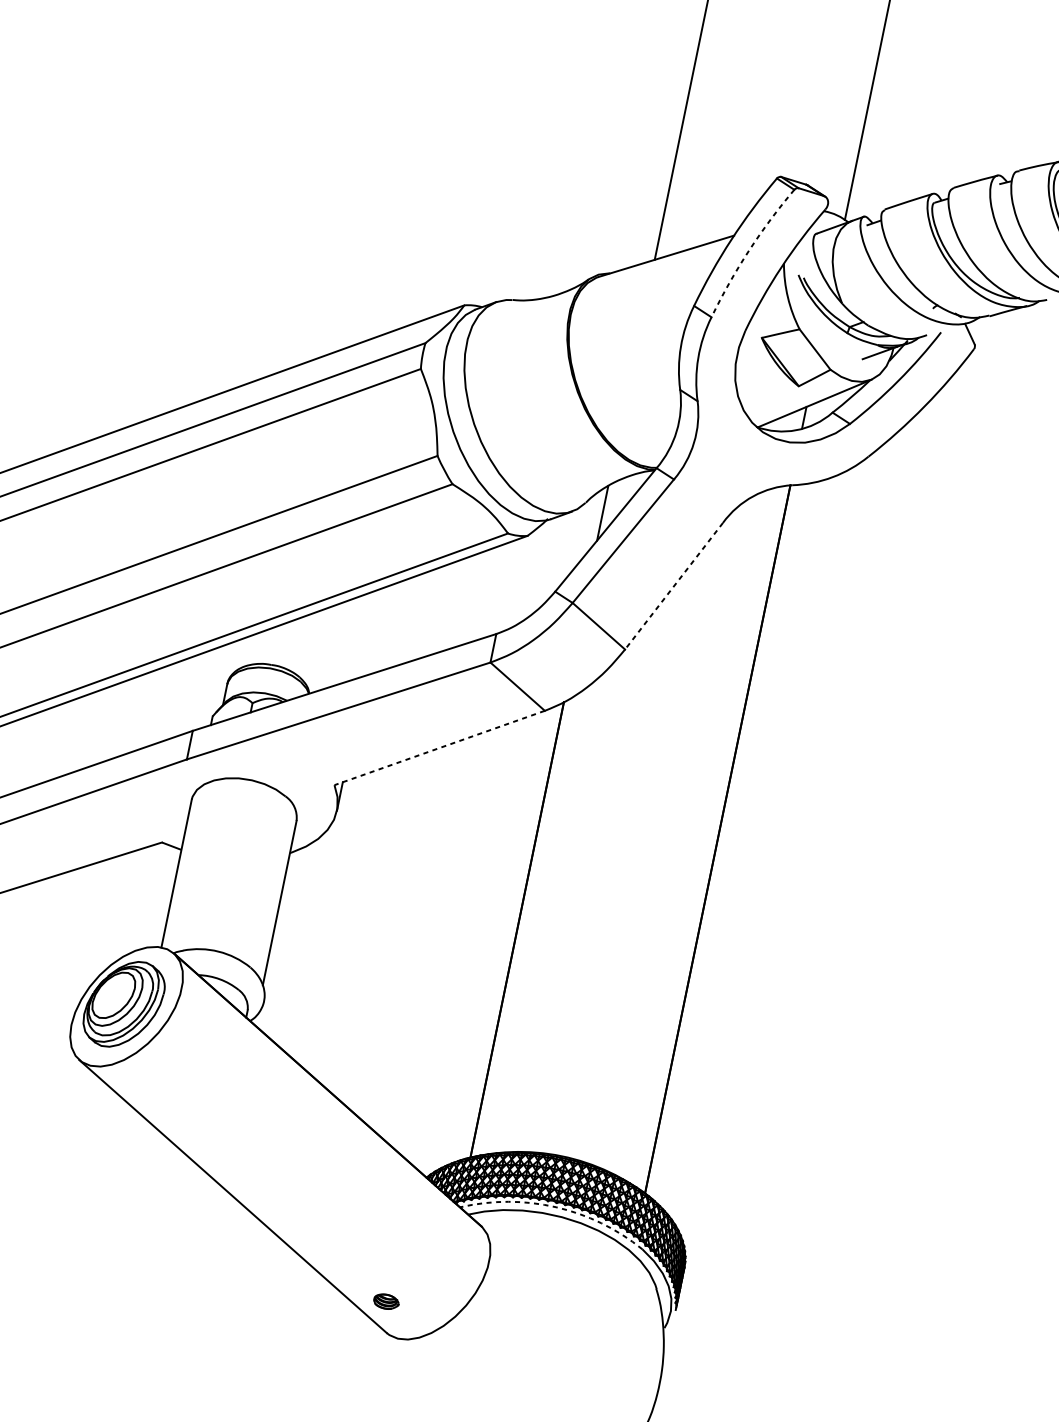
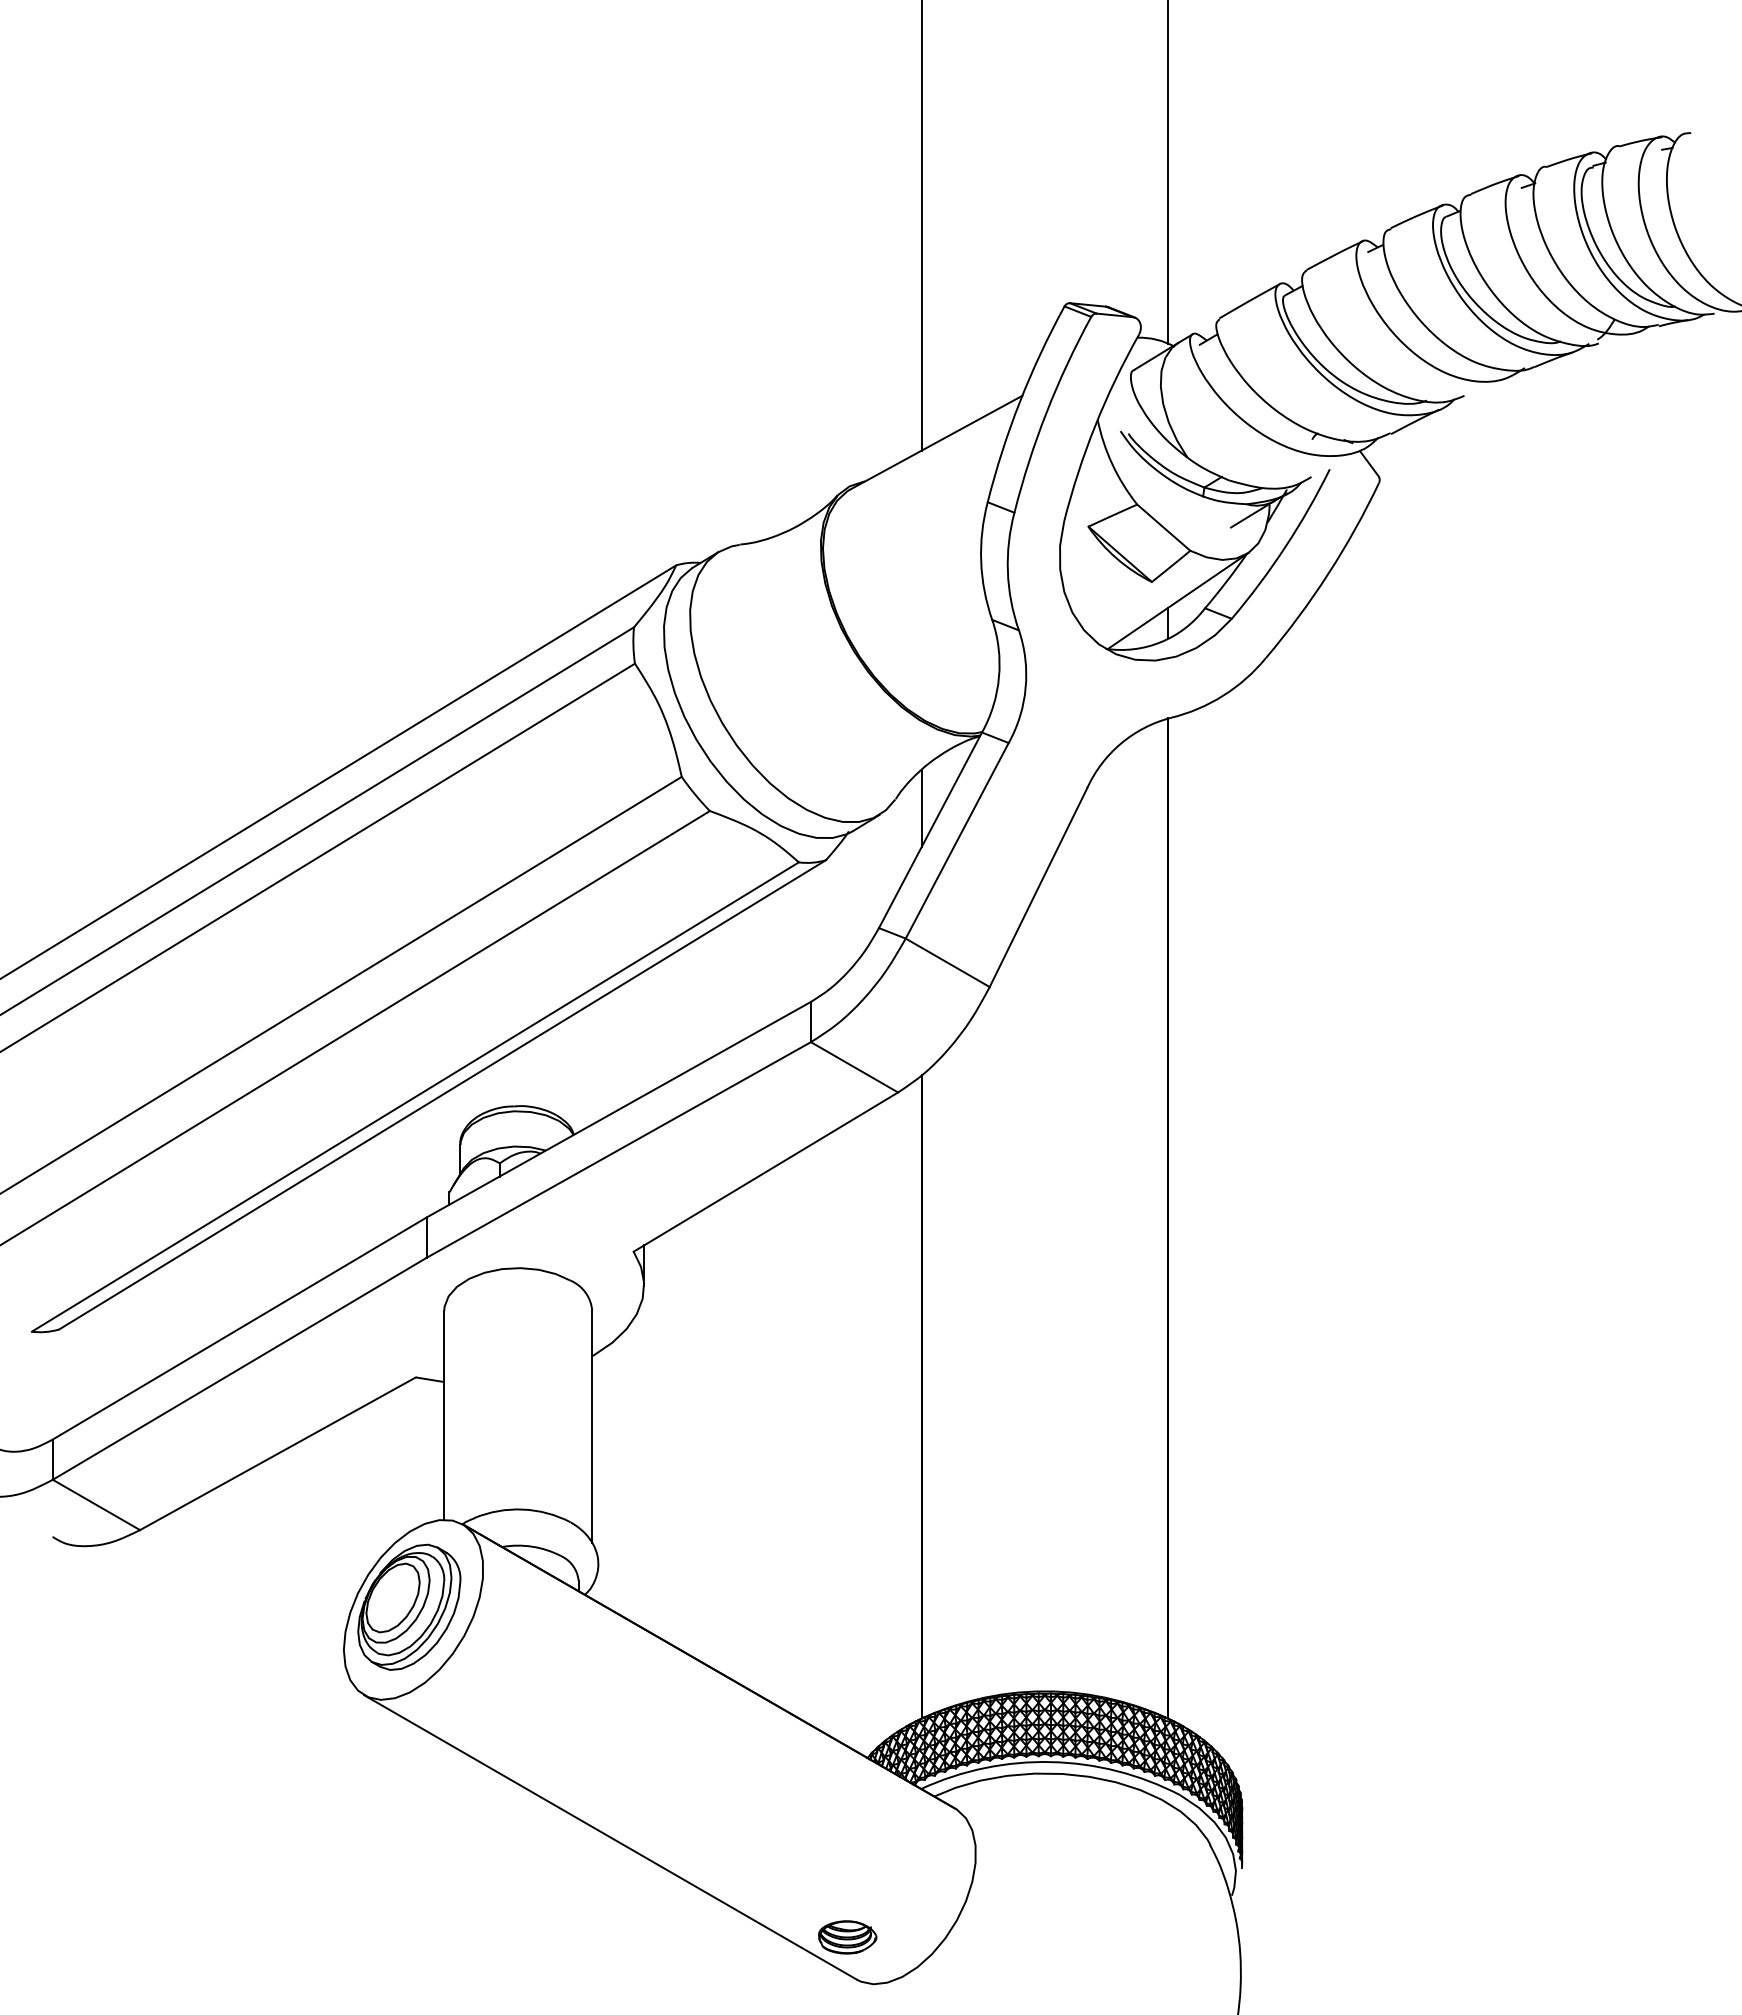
arc: (748, 250) -> (1046, 412), dashed -> solid
line: (674, 586) -> (1038, 887), dashed -> solid
line: (439, 748) -> (765, 1172), dashed -> solid
arc: (556, 1207) -> (1051, 1762), dashed -> solid
part: (386, 1301) -> (847, 1937), size x1.67

